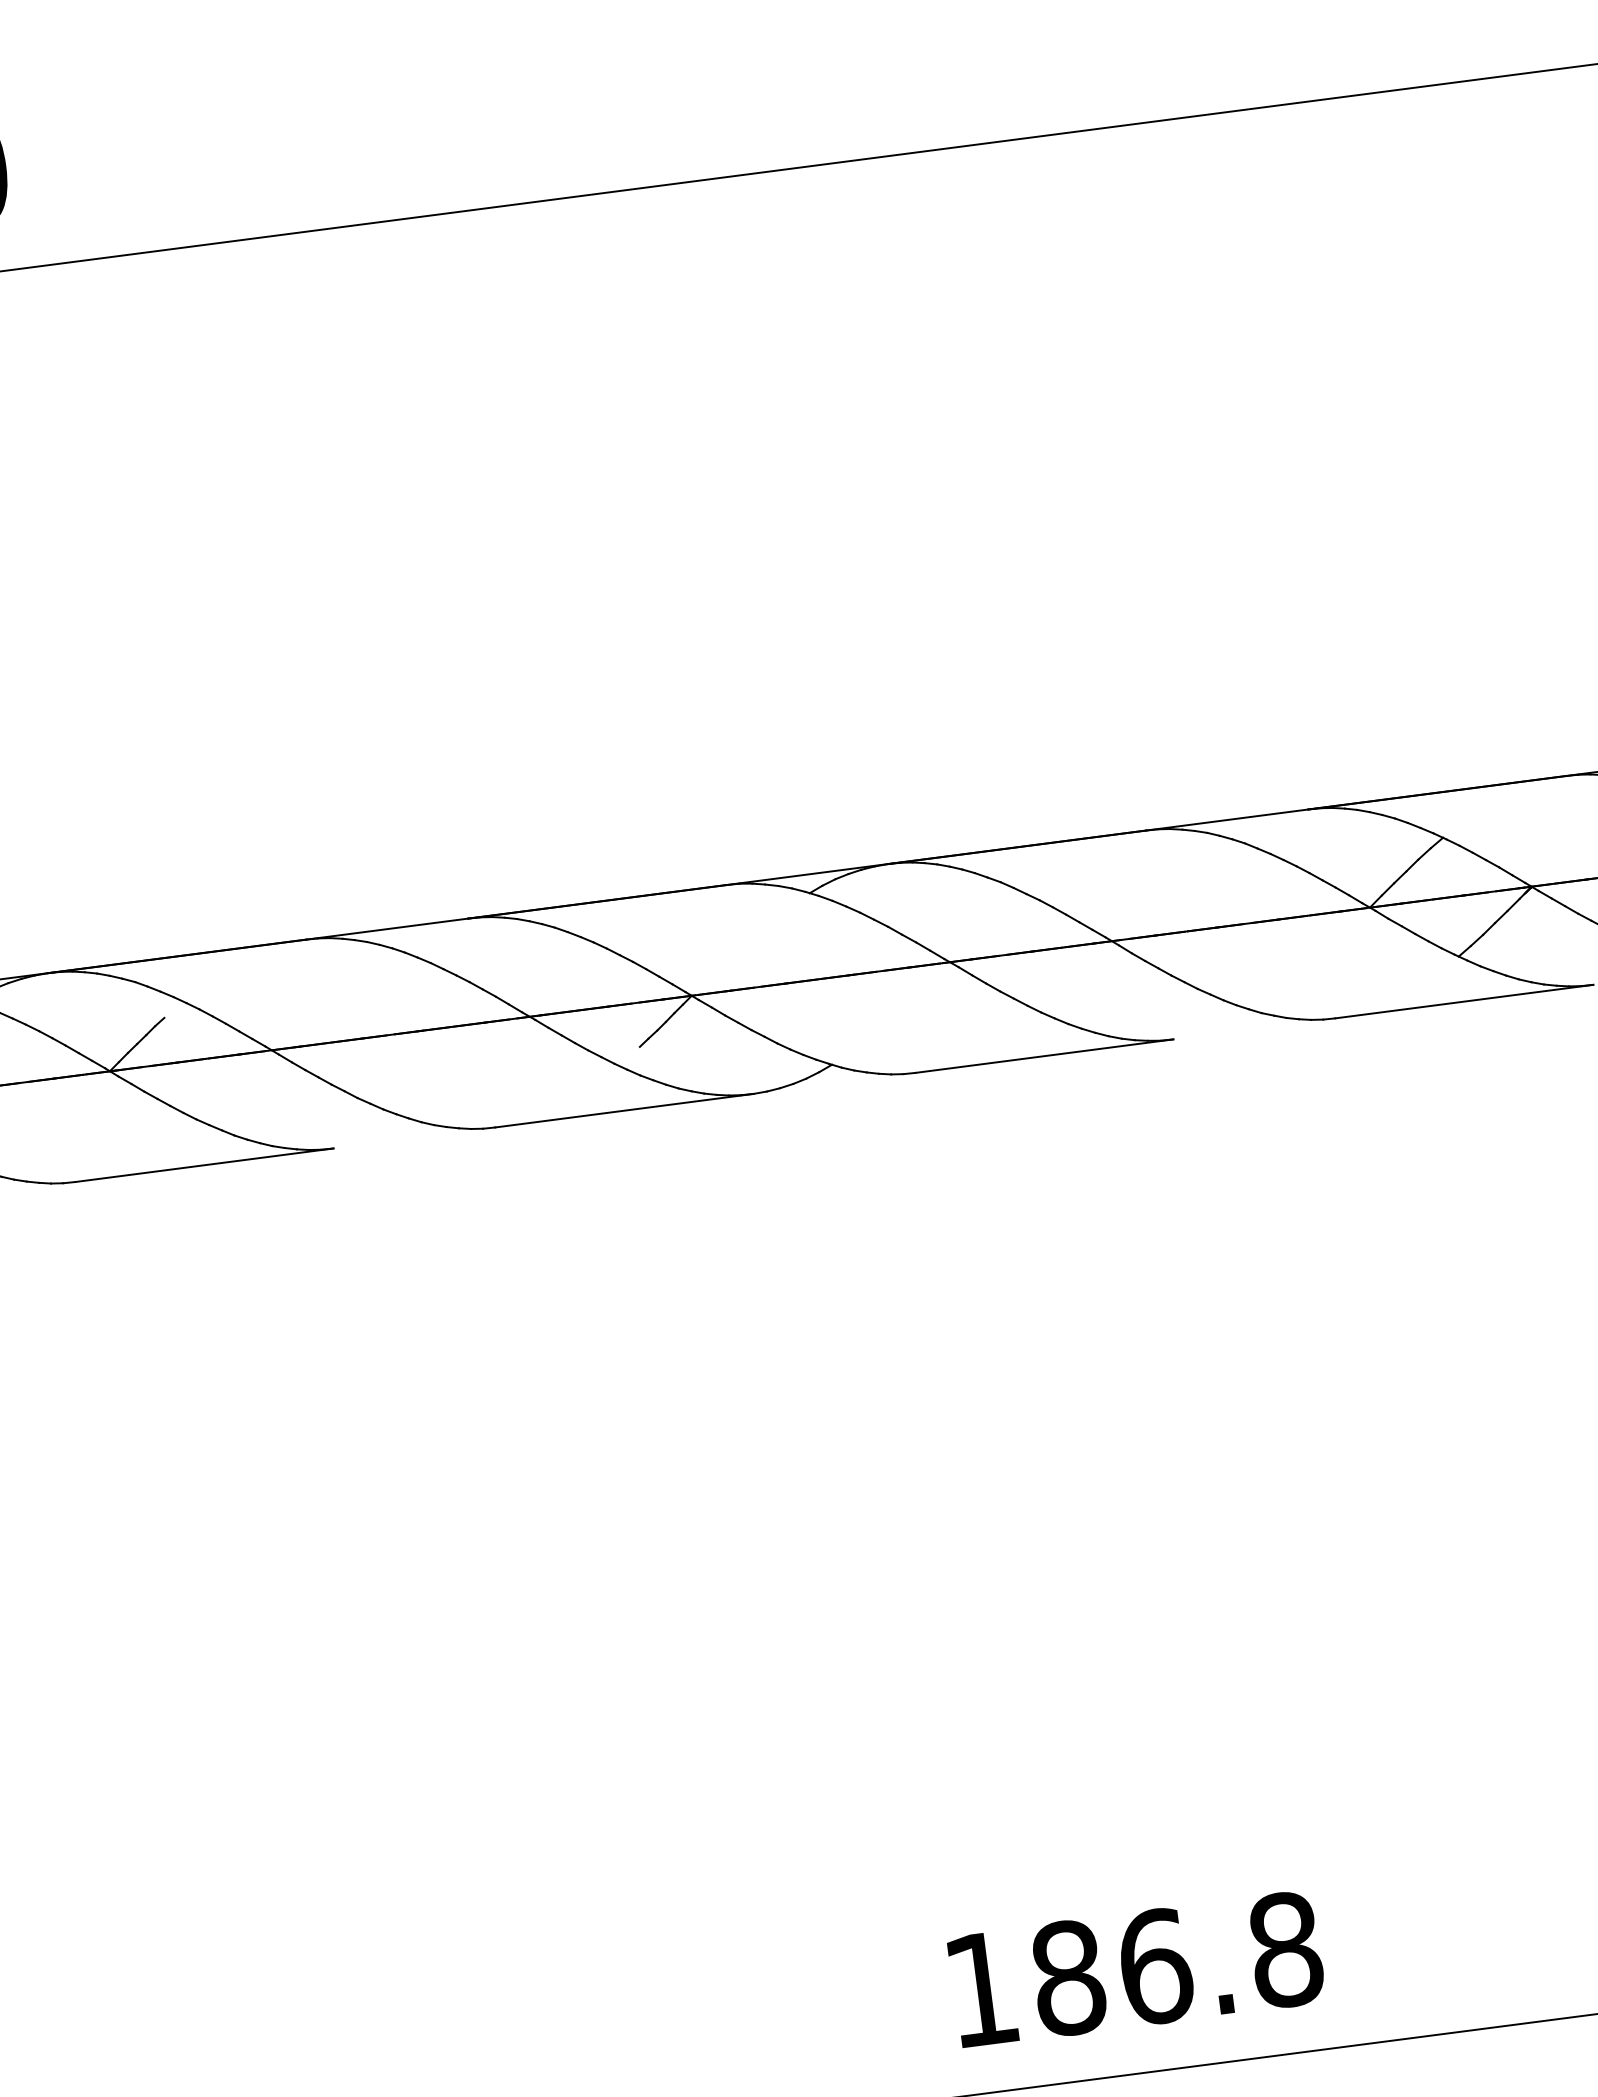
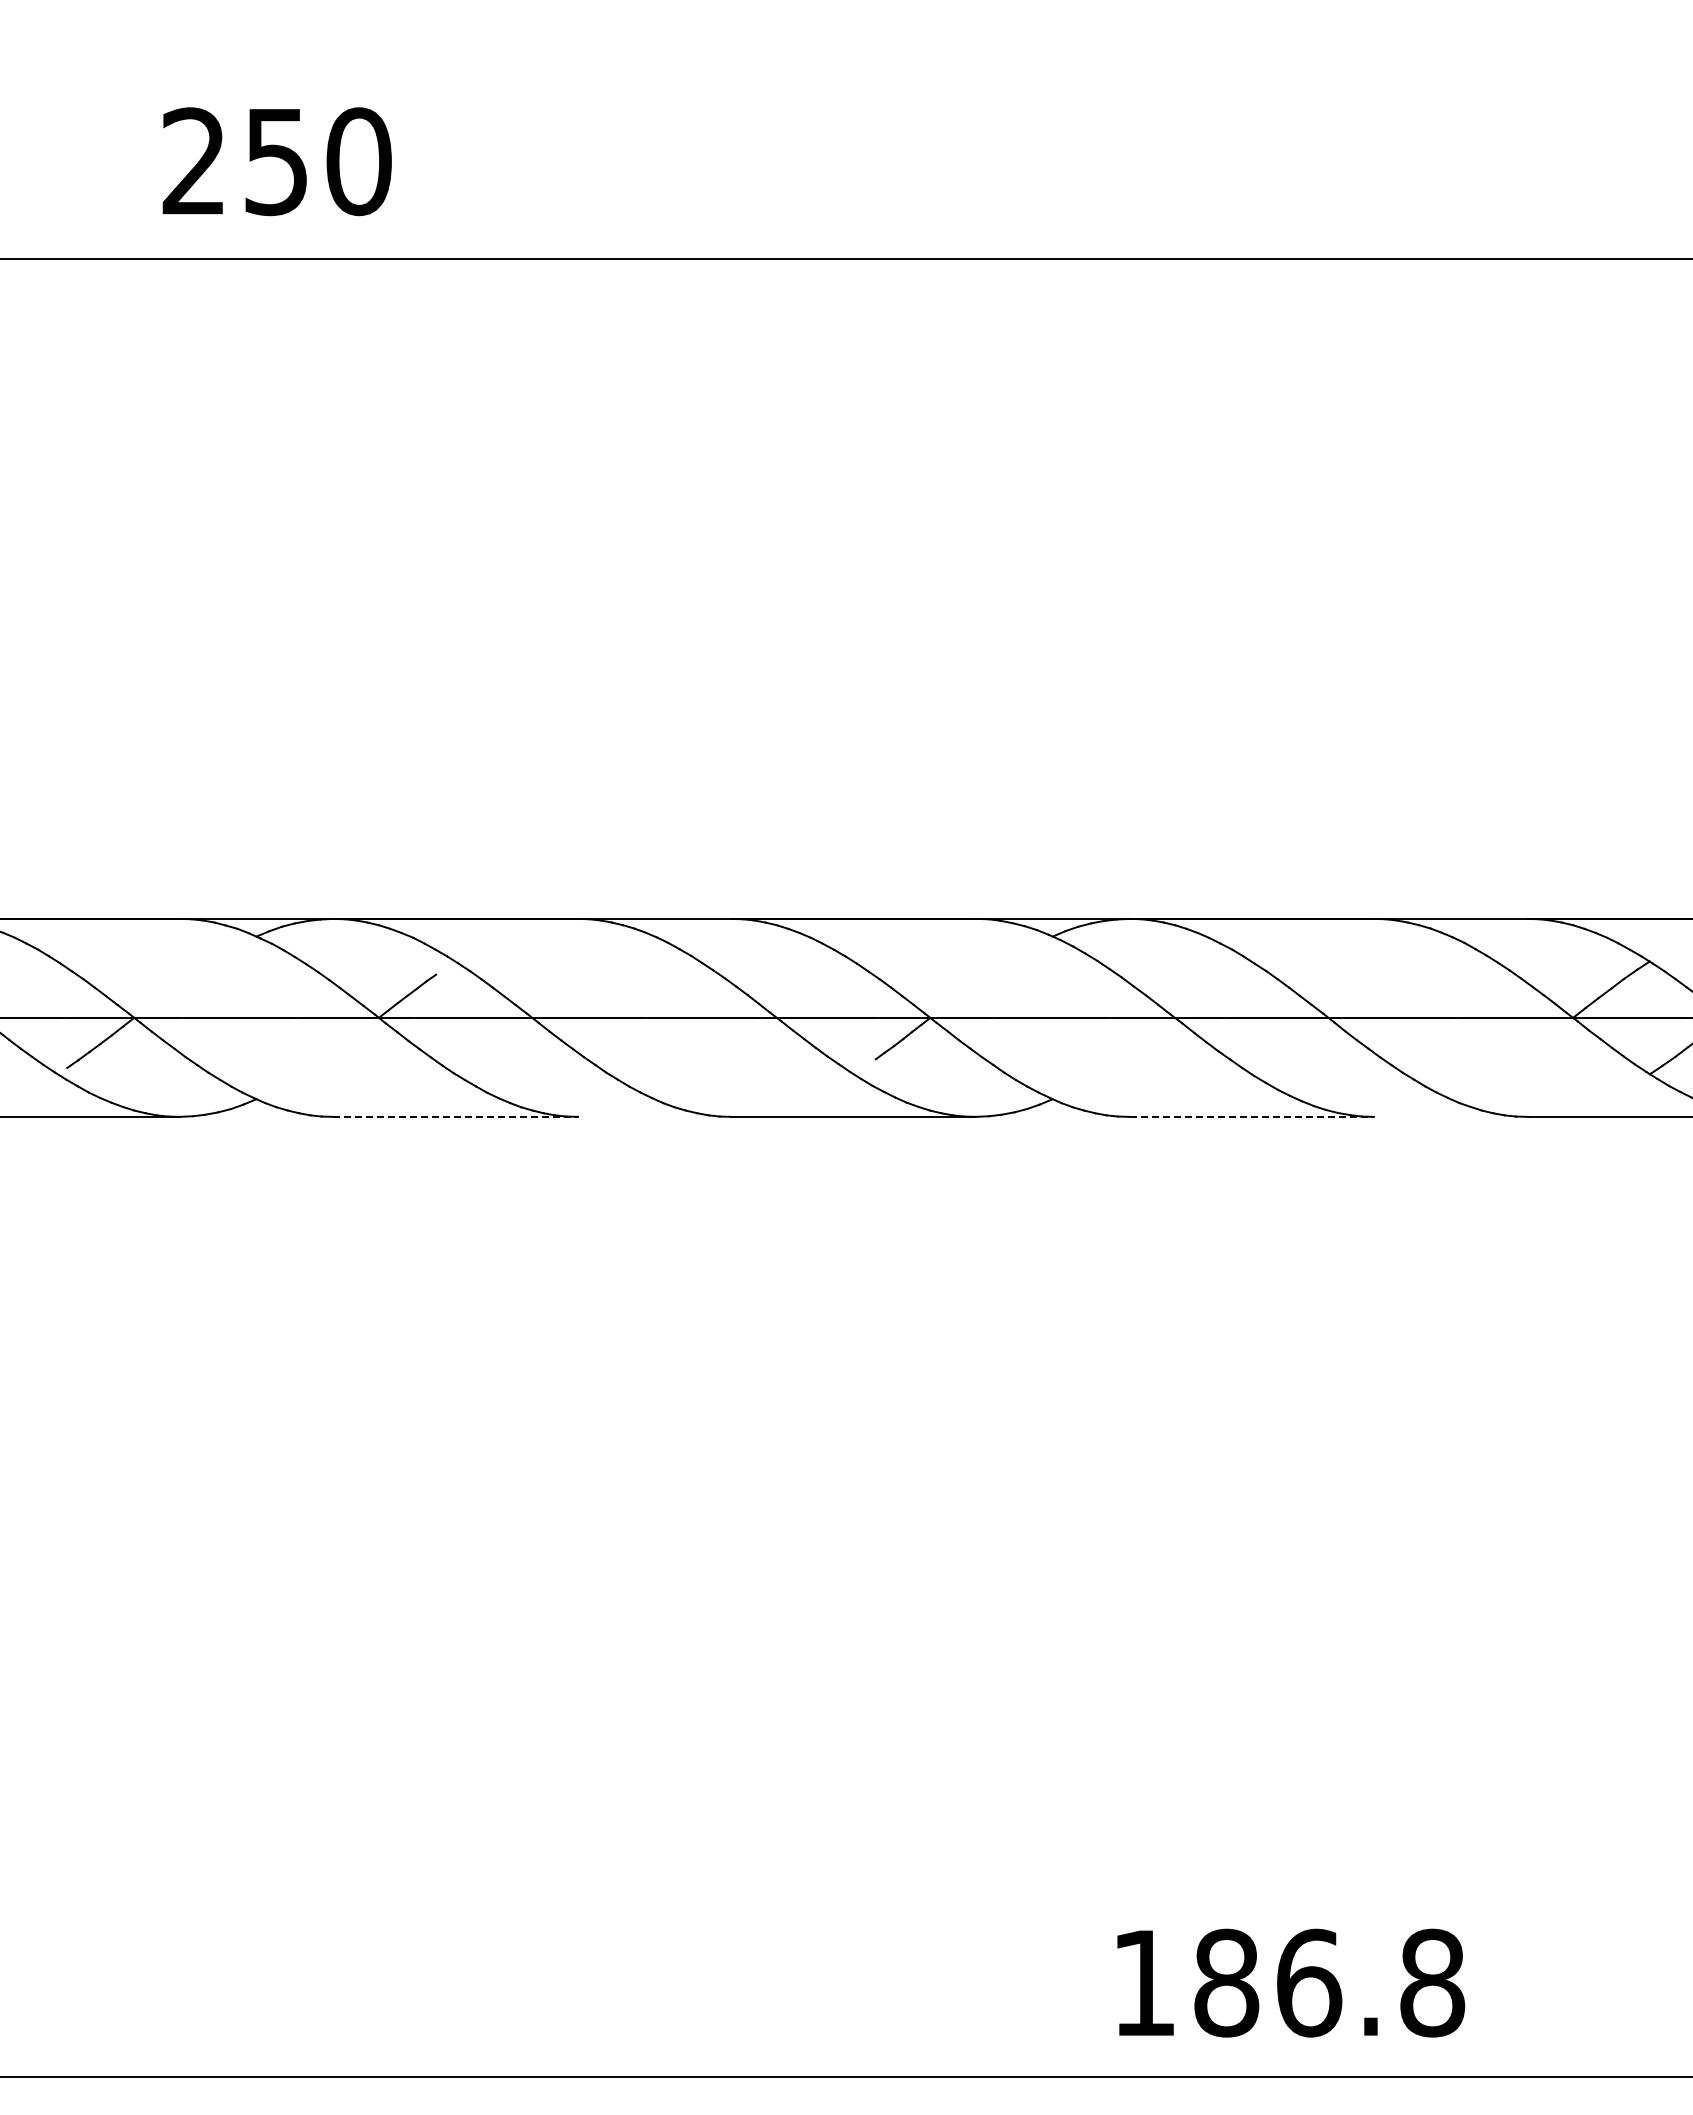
line: (1045, 1055) -> (1252, 1116), solid -> dashed
line: (205, 1164) -> (456, 1116), solid -> dashed
text: (1136, 1968) -> (1291, 1982), moved

